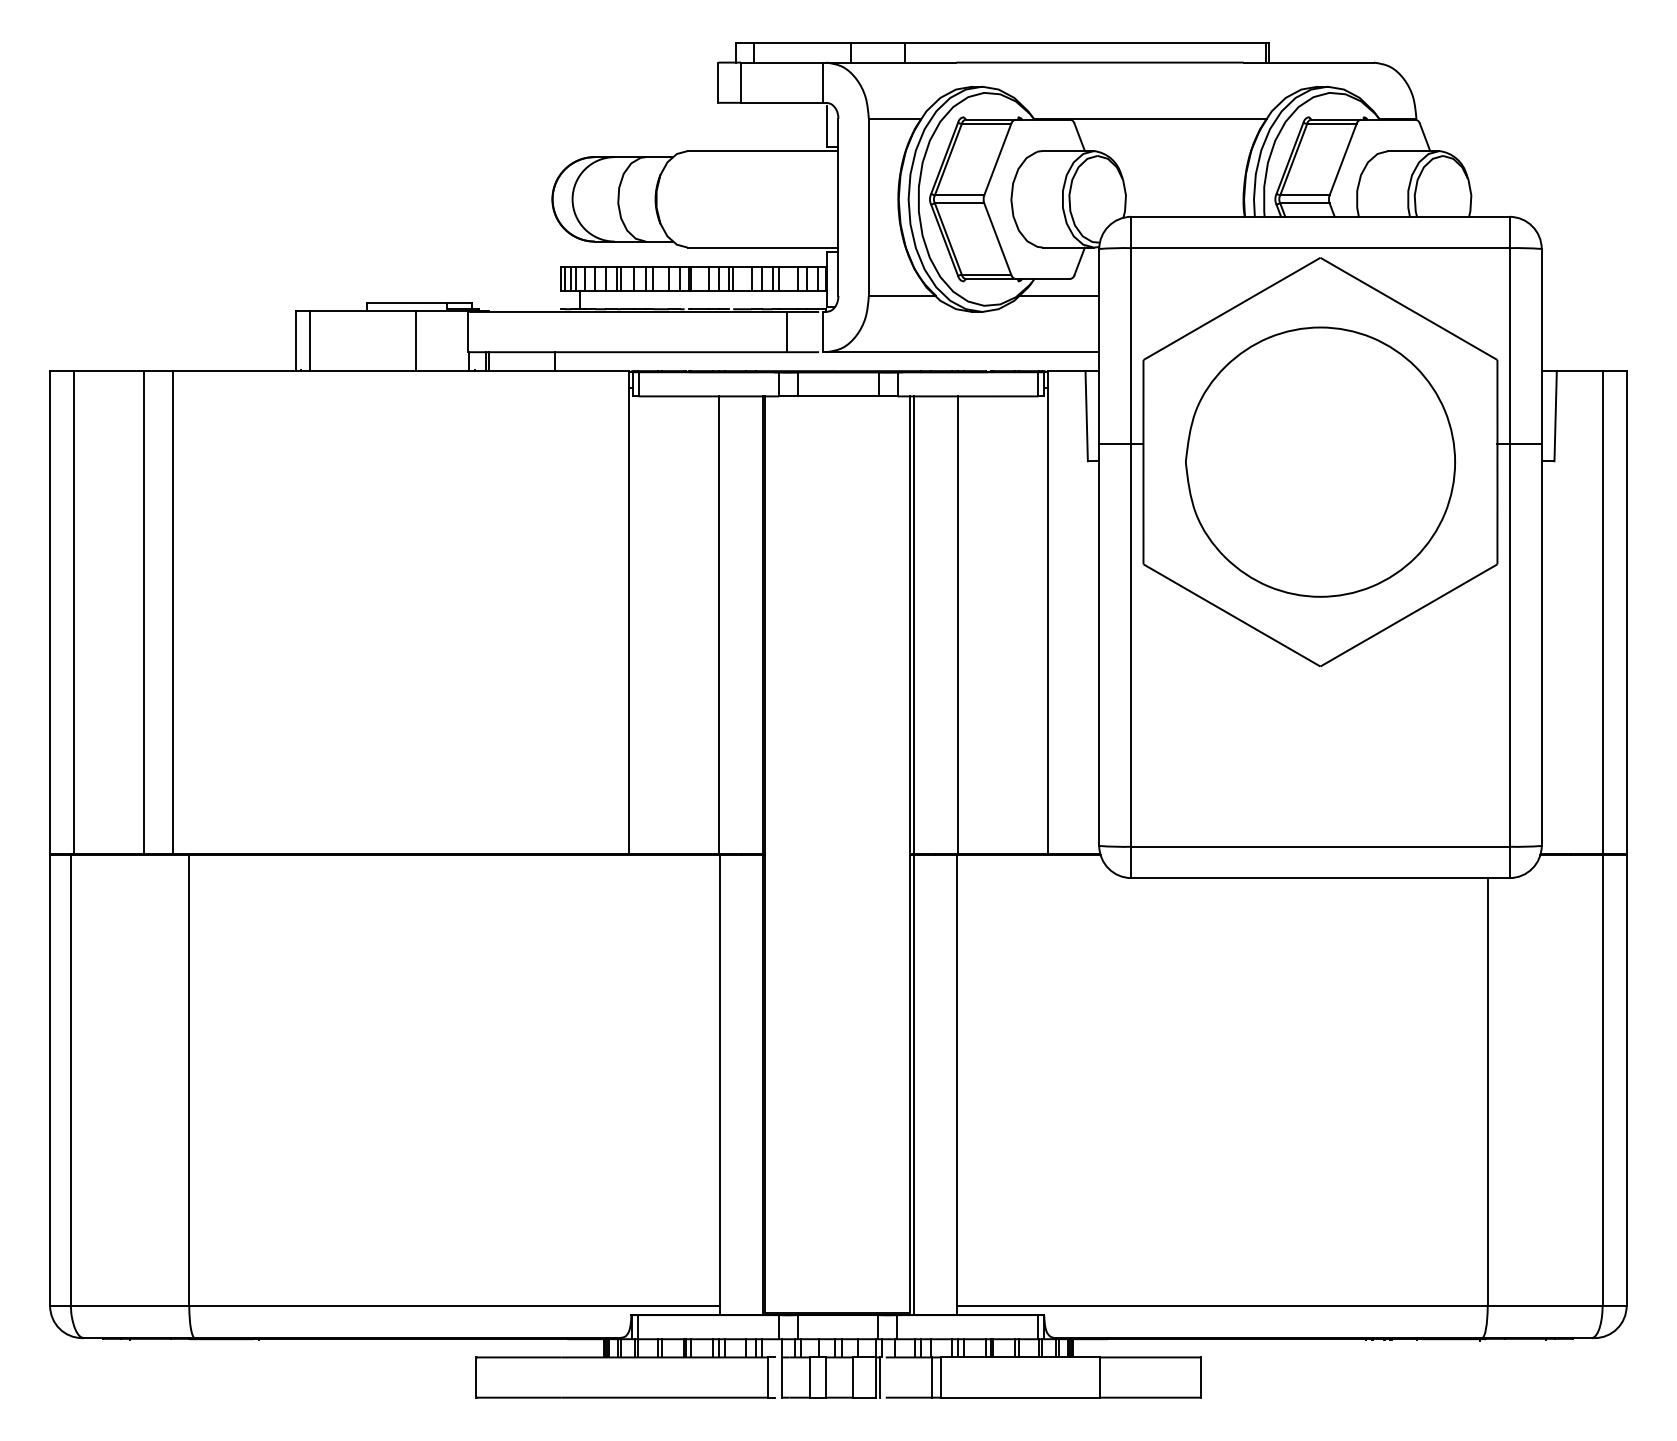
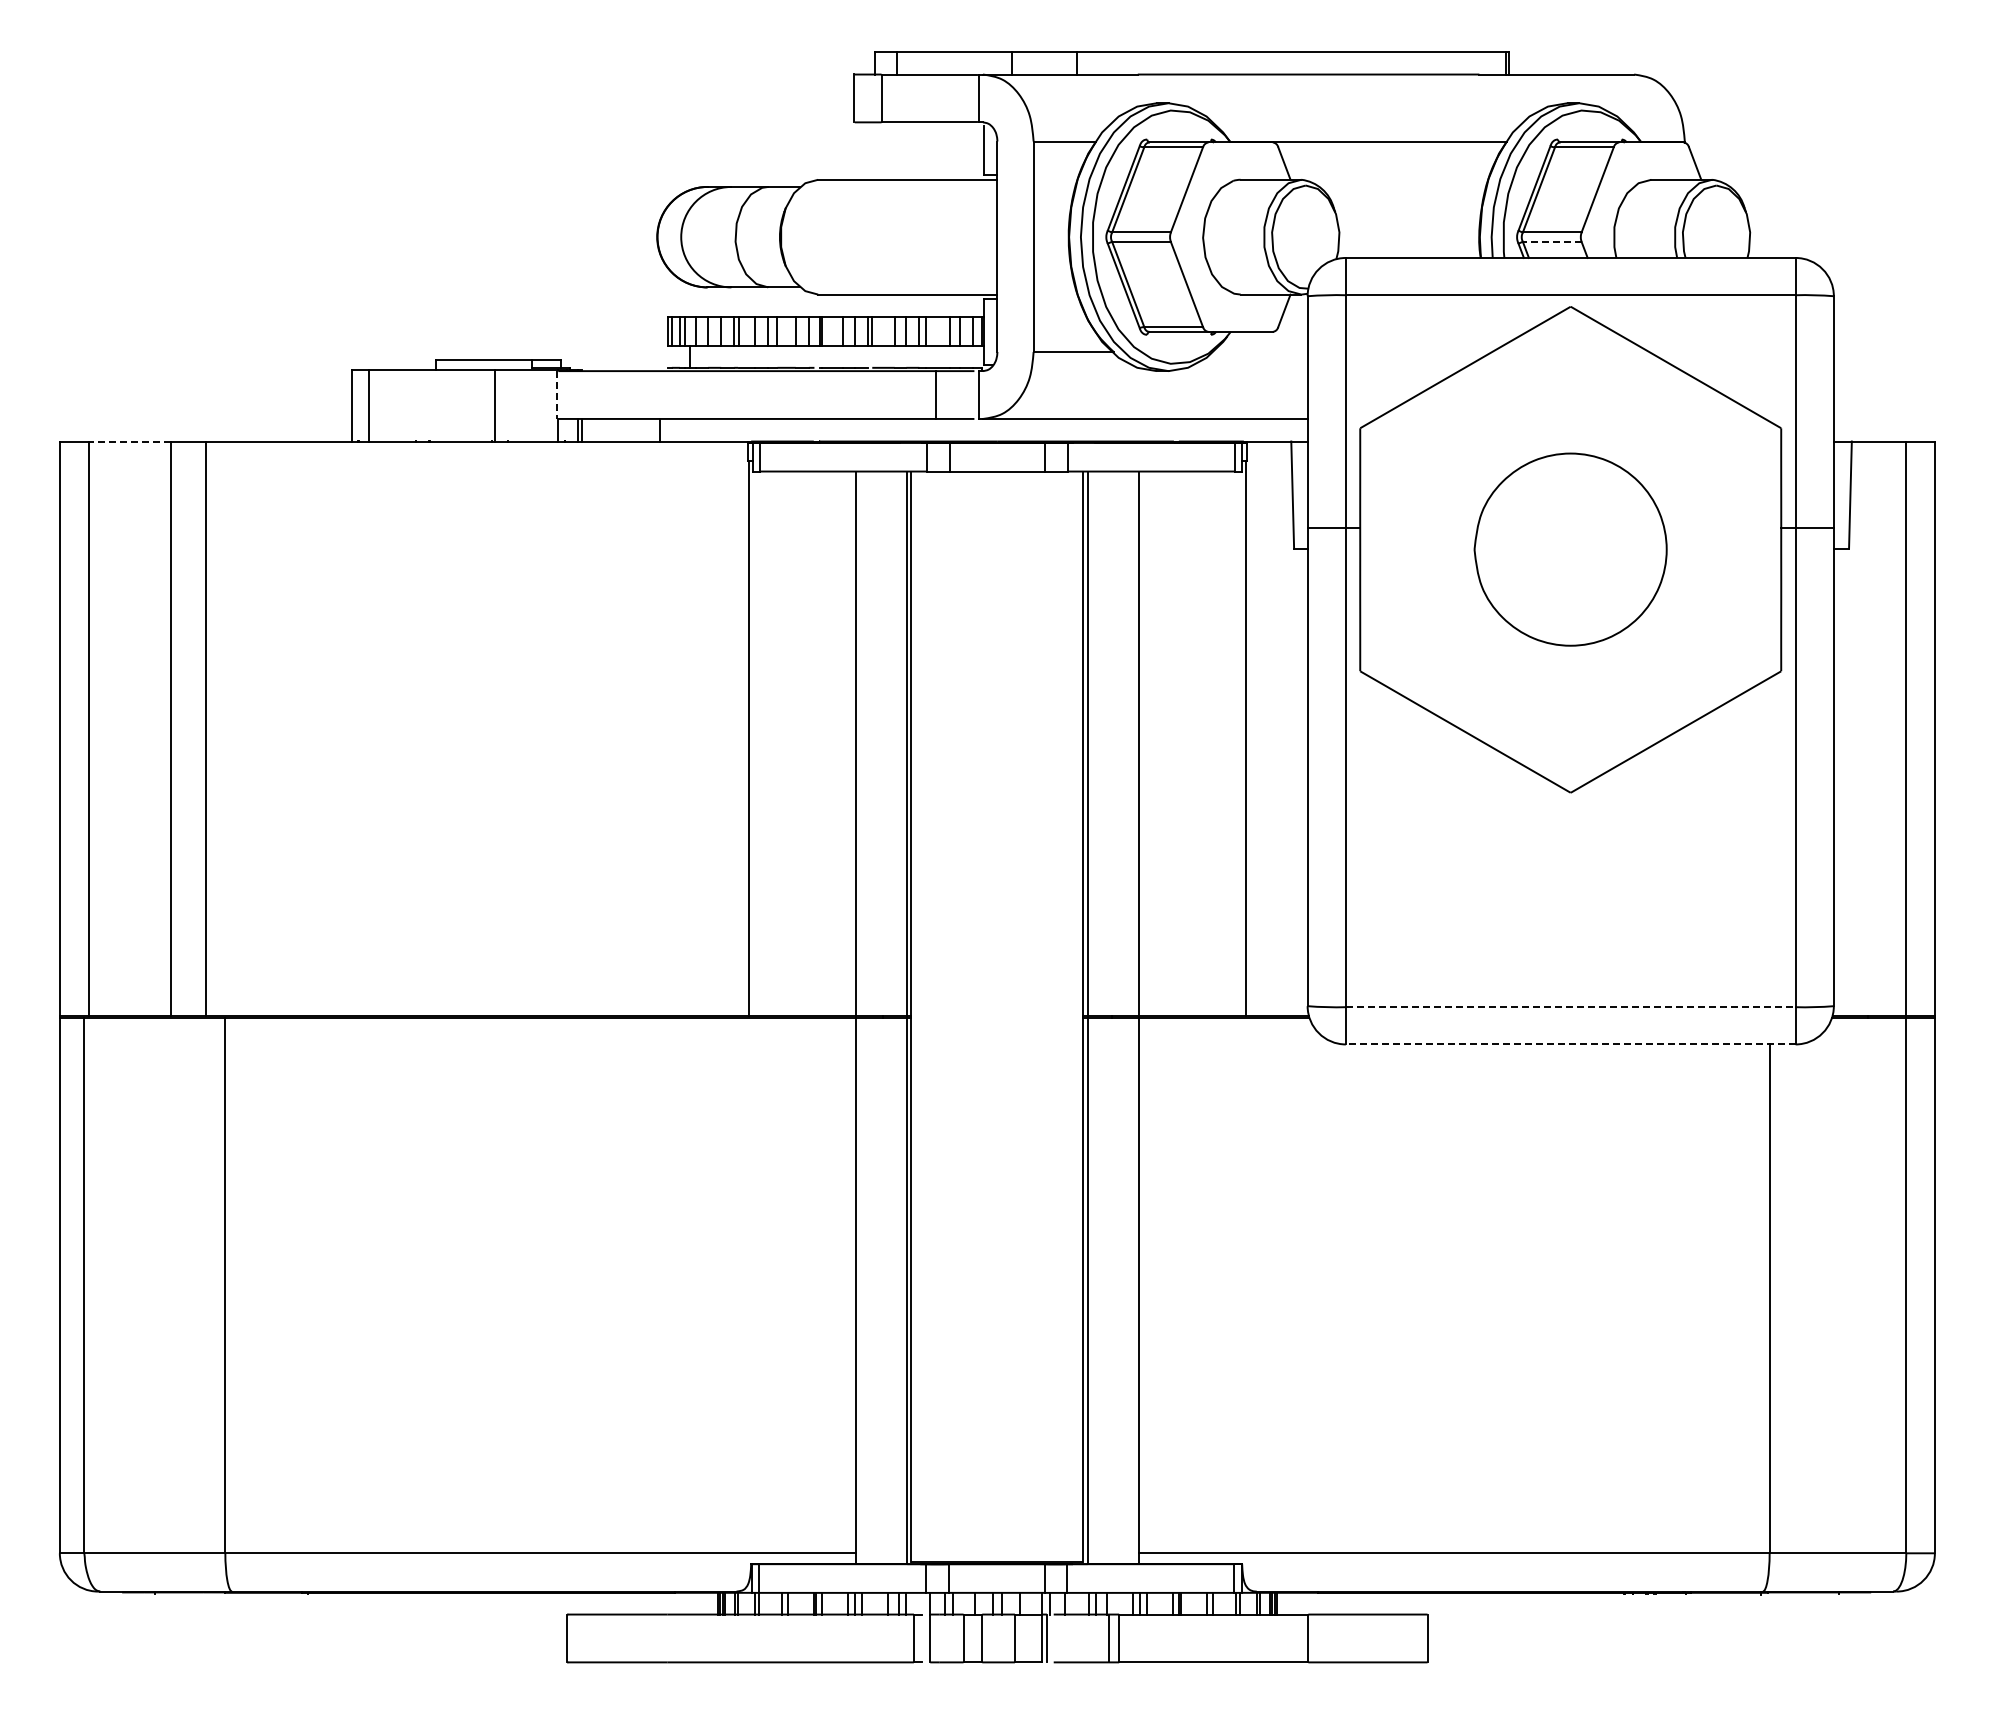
line: (1304, 202) -> (1551, 241), solid -> dashed
line: (1057, 296) -> (1258, 352), removed
line: (468, 332) -> (557, 395), solid -> dashed
line: (108, 371) -> (129, 441), solid -> dashed
part: (1320, 461) -> (1570, 549), size x0.6
line: (1320, 847) -> (1570, 1007), solid -> dashed
line: (1320, 878) -> (1570, 1044), solid -> dashed

